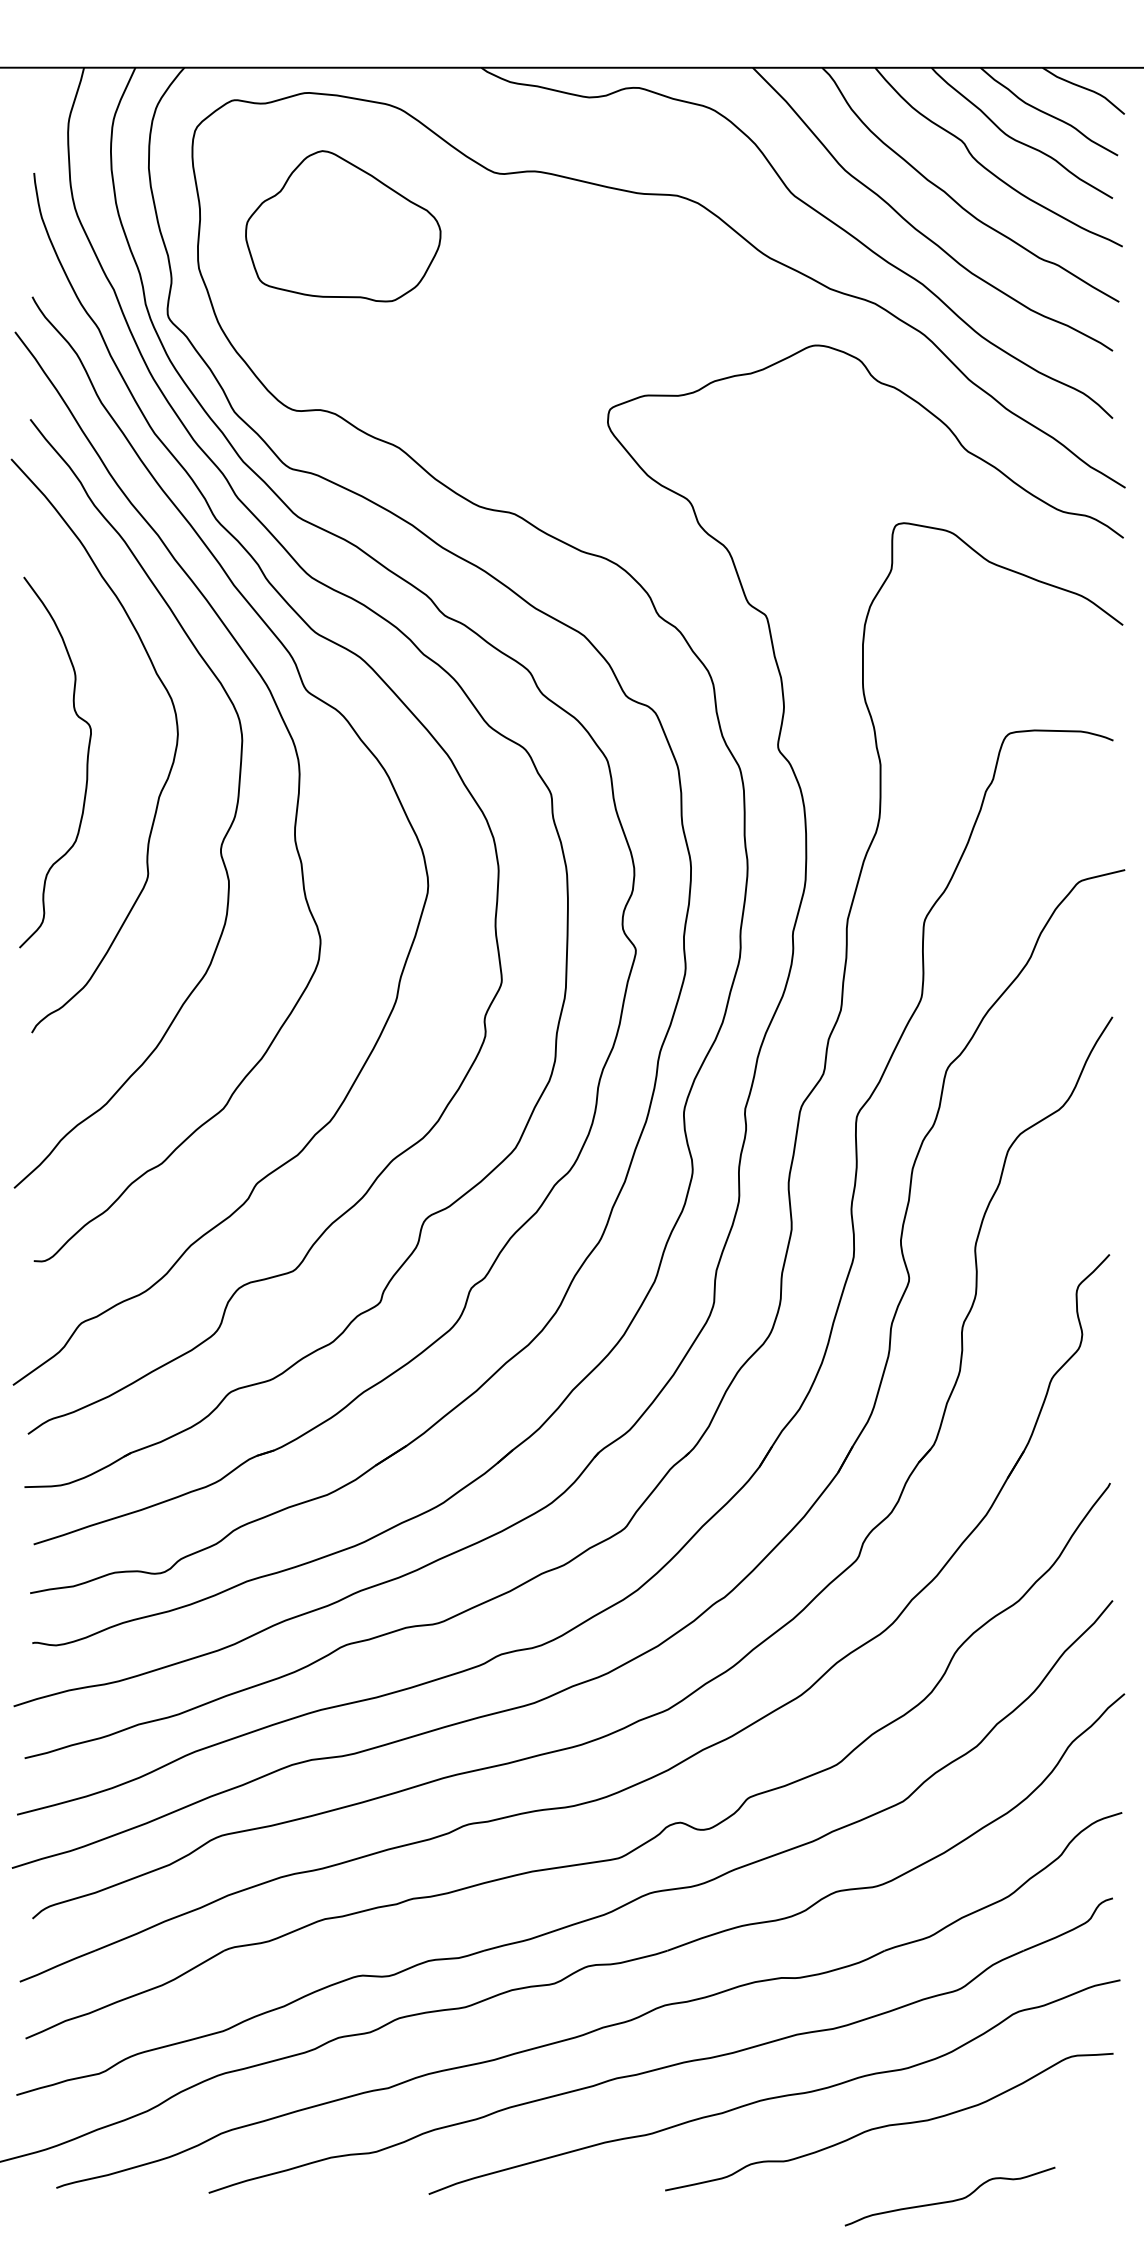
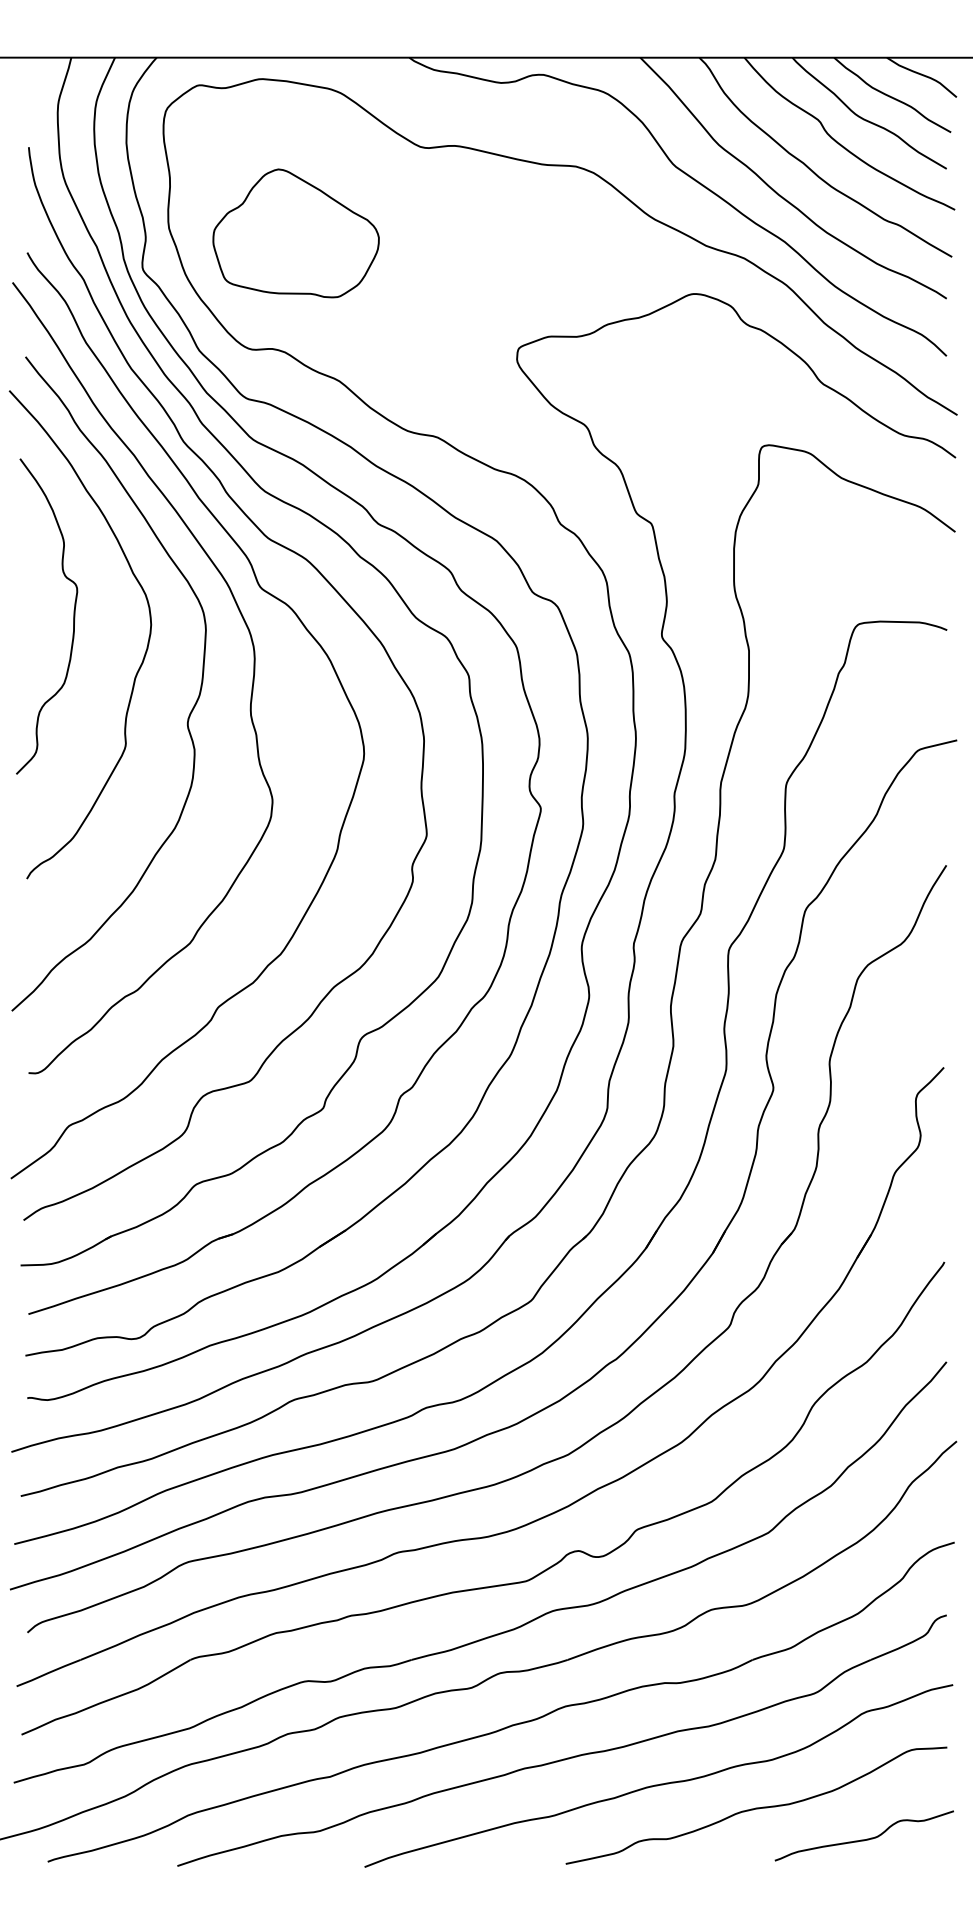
part: (343, 226) -> (296, 233), moved
curve: (86, 762) -> (73, 616), moved
curve: (949, 2200) -> (863, 1839), moved

